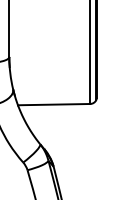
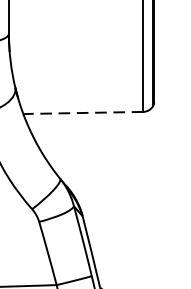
line: (53, 104) -> (82, 112), solid -> dashed

